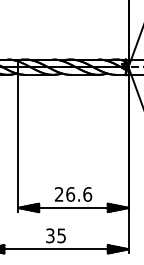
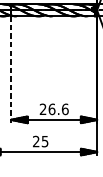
line: (18, 143) -> (11, 69), solid -> dashed
text: (50, 236) -> (36, 142), 35 -> 25

